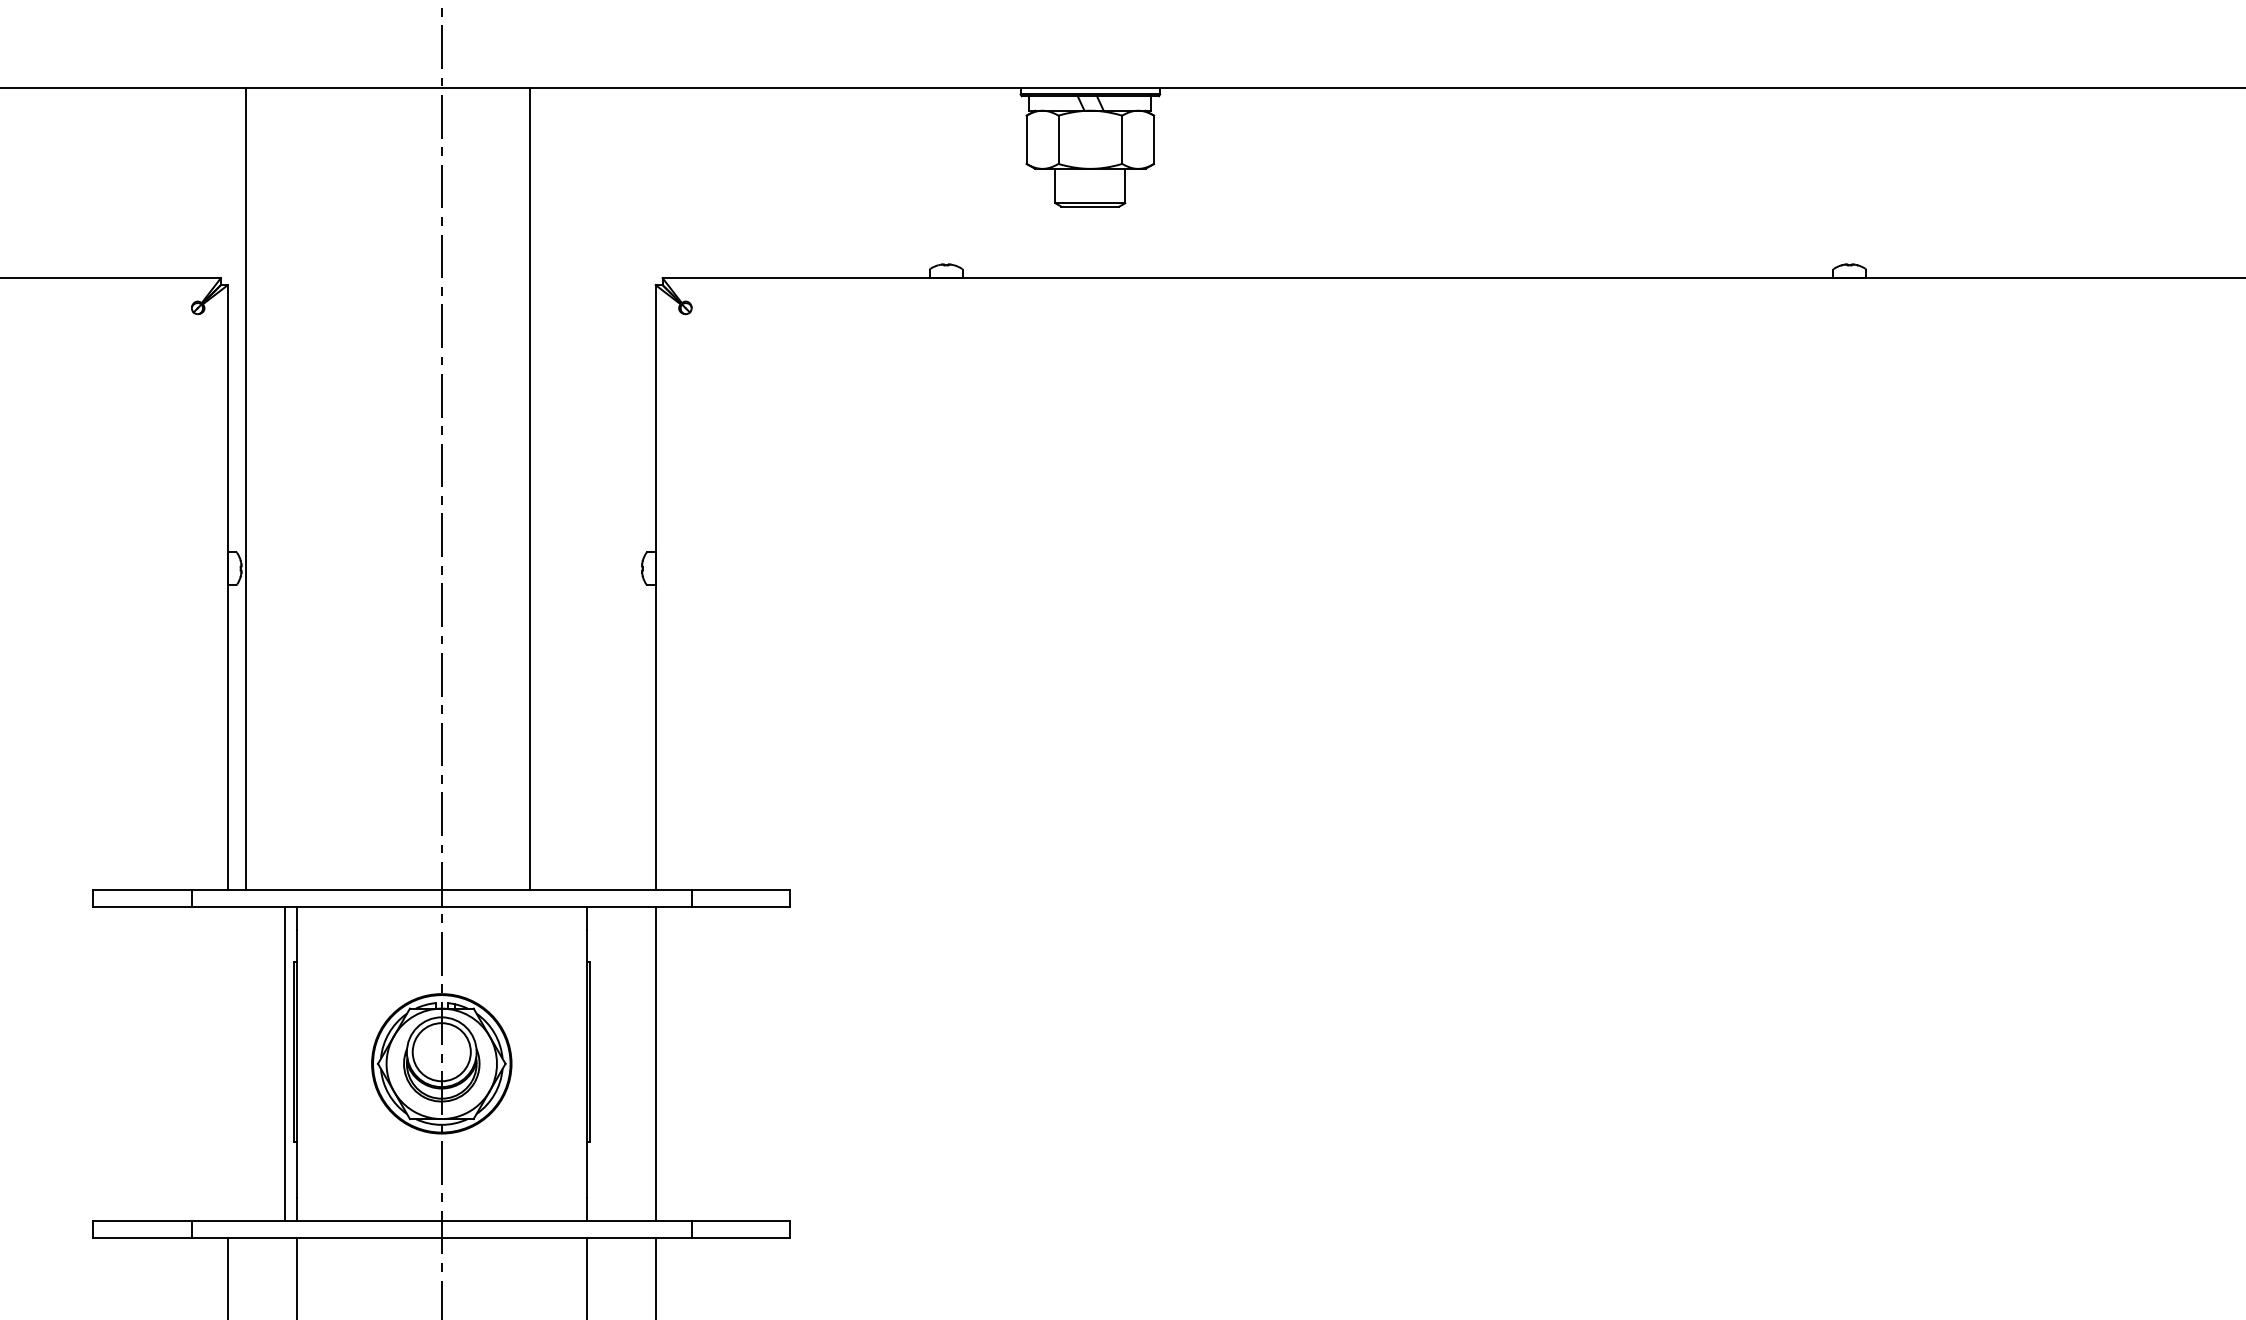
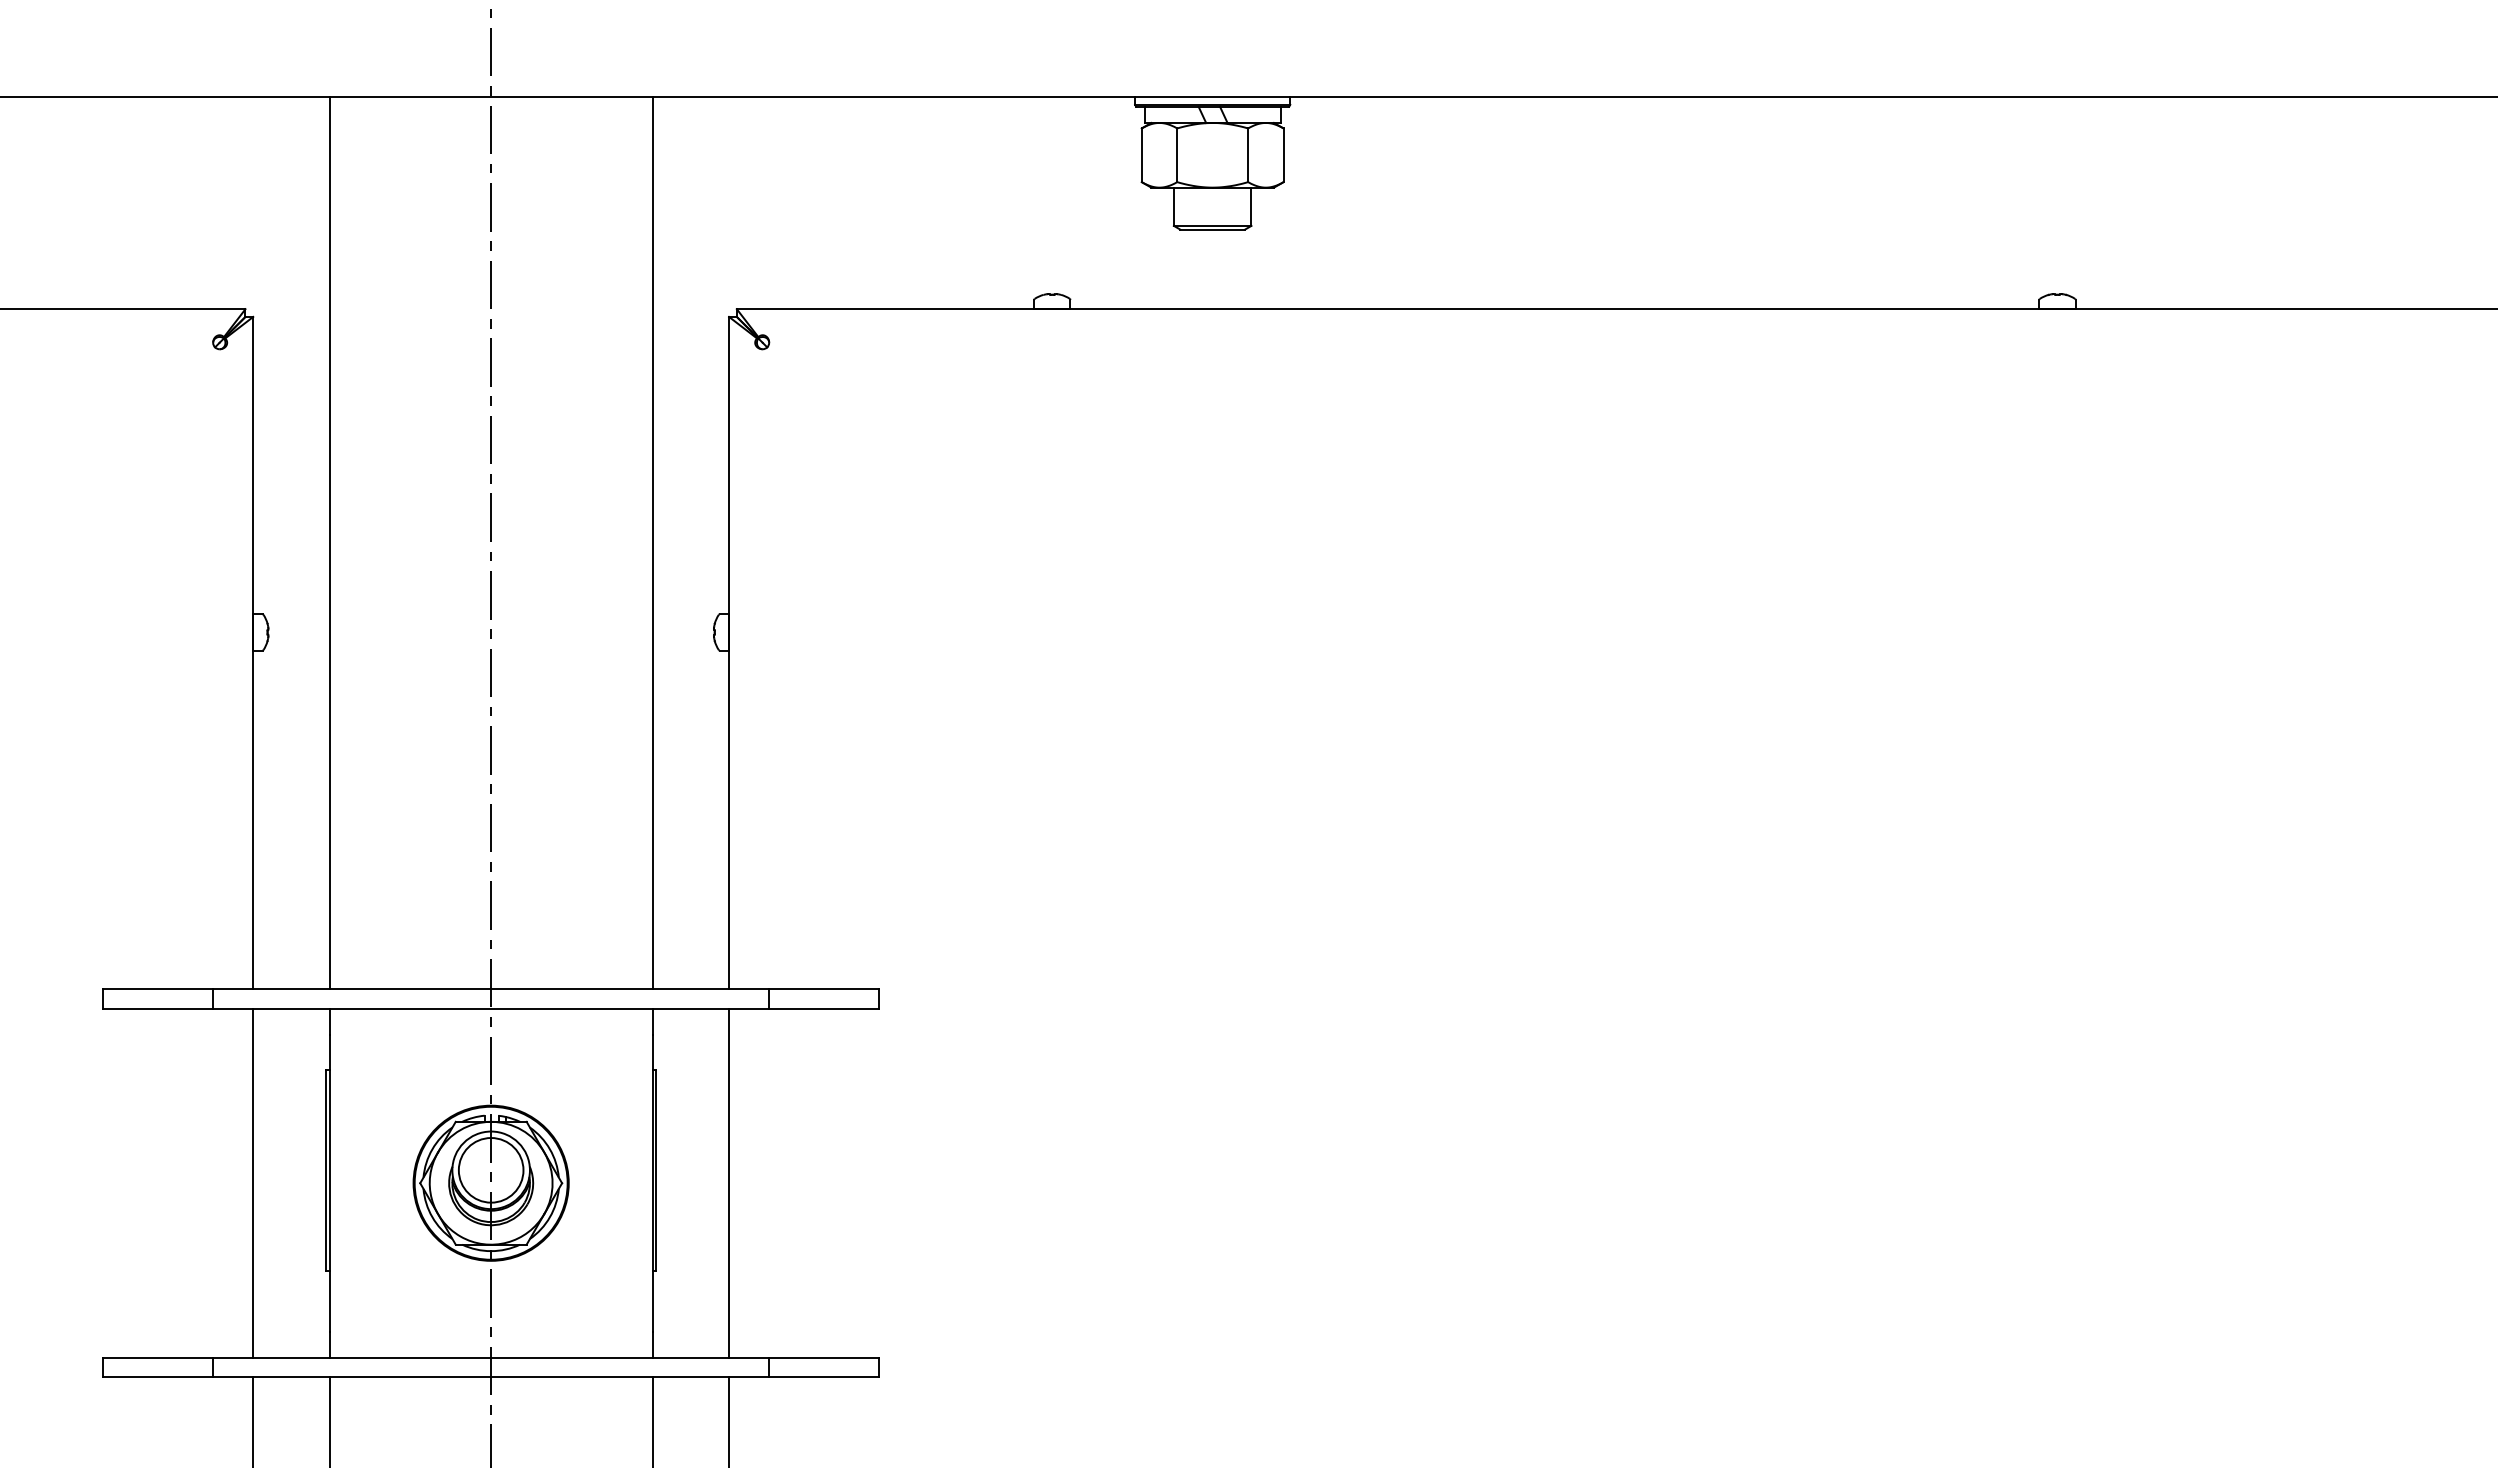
line: (246, 488) -> (329, 543), moved
line: (529, 488) -> (652, 543), moved
line: (284, 1063) -> (253, 1182), moved

